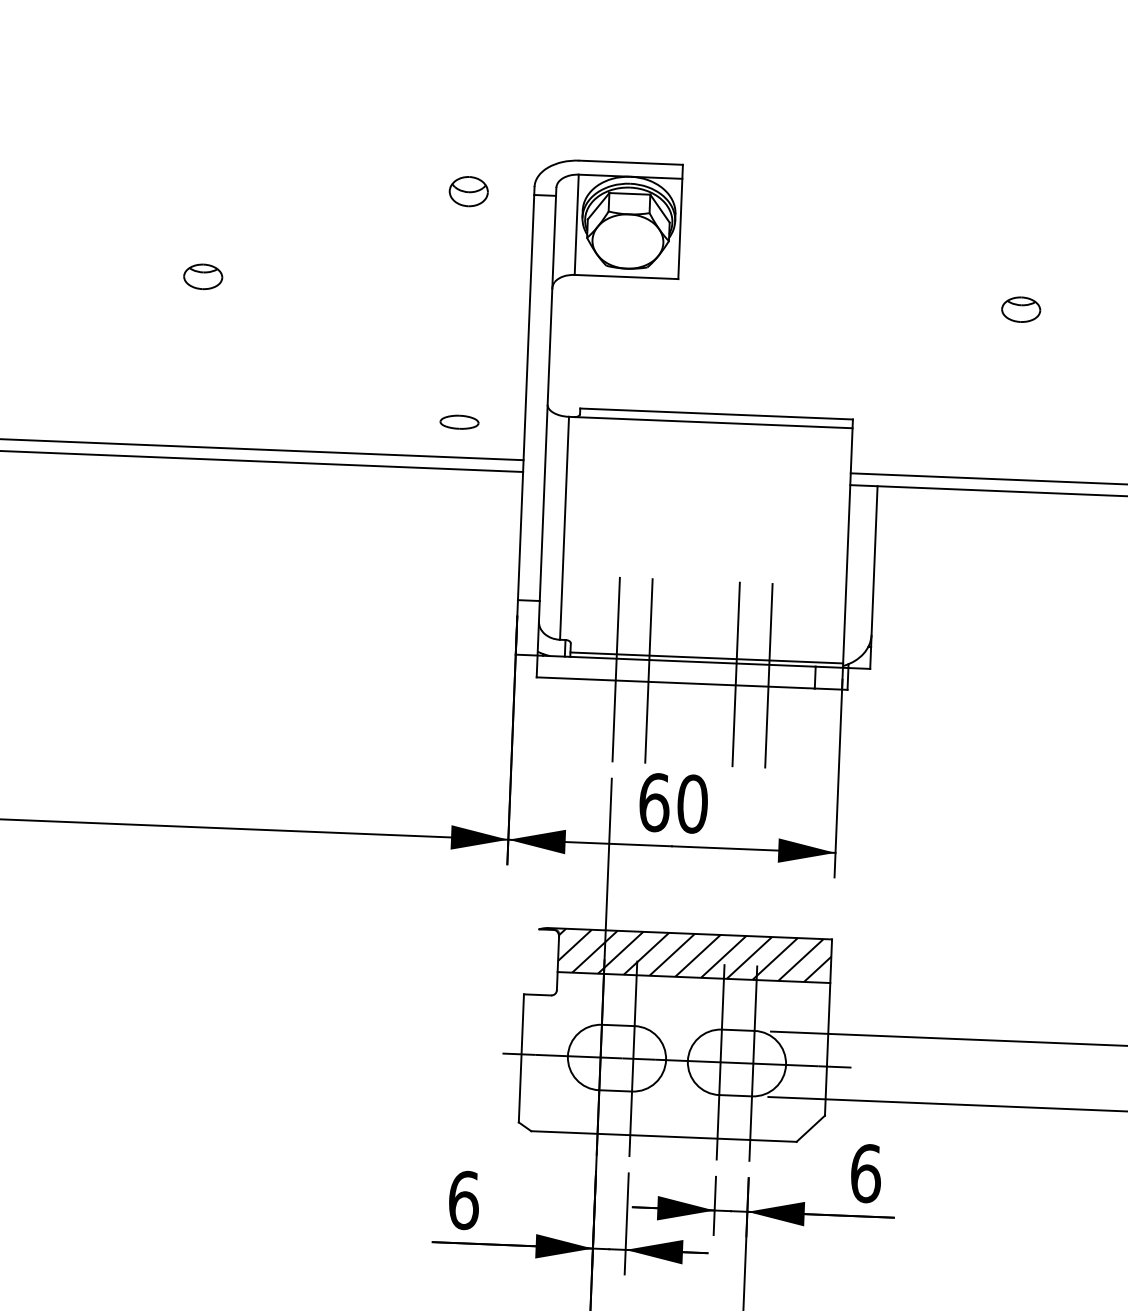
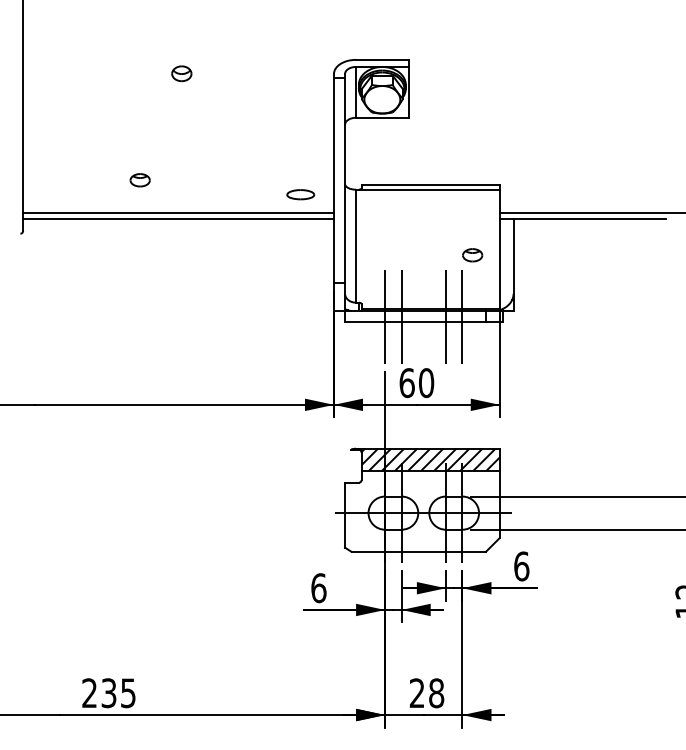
part: (468, 191) -> (181, 73), moved
part: (201, 277) -> (139, 180), moved
part: (1020, 310) -> (472, 255), moved
part: (458, 421) -> (300, 194), size x1.4

